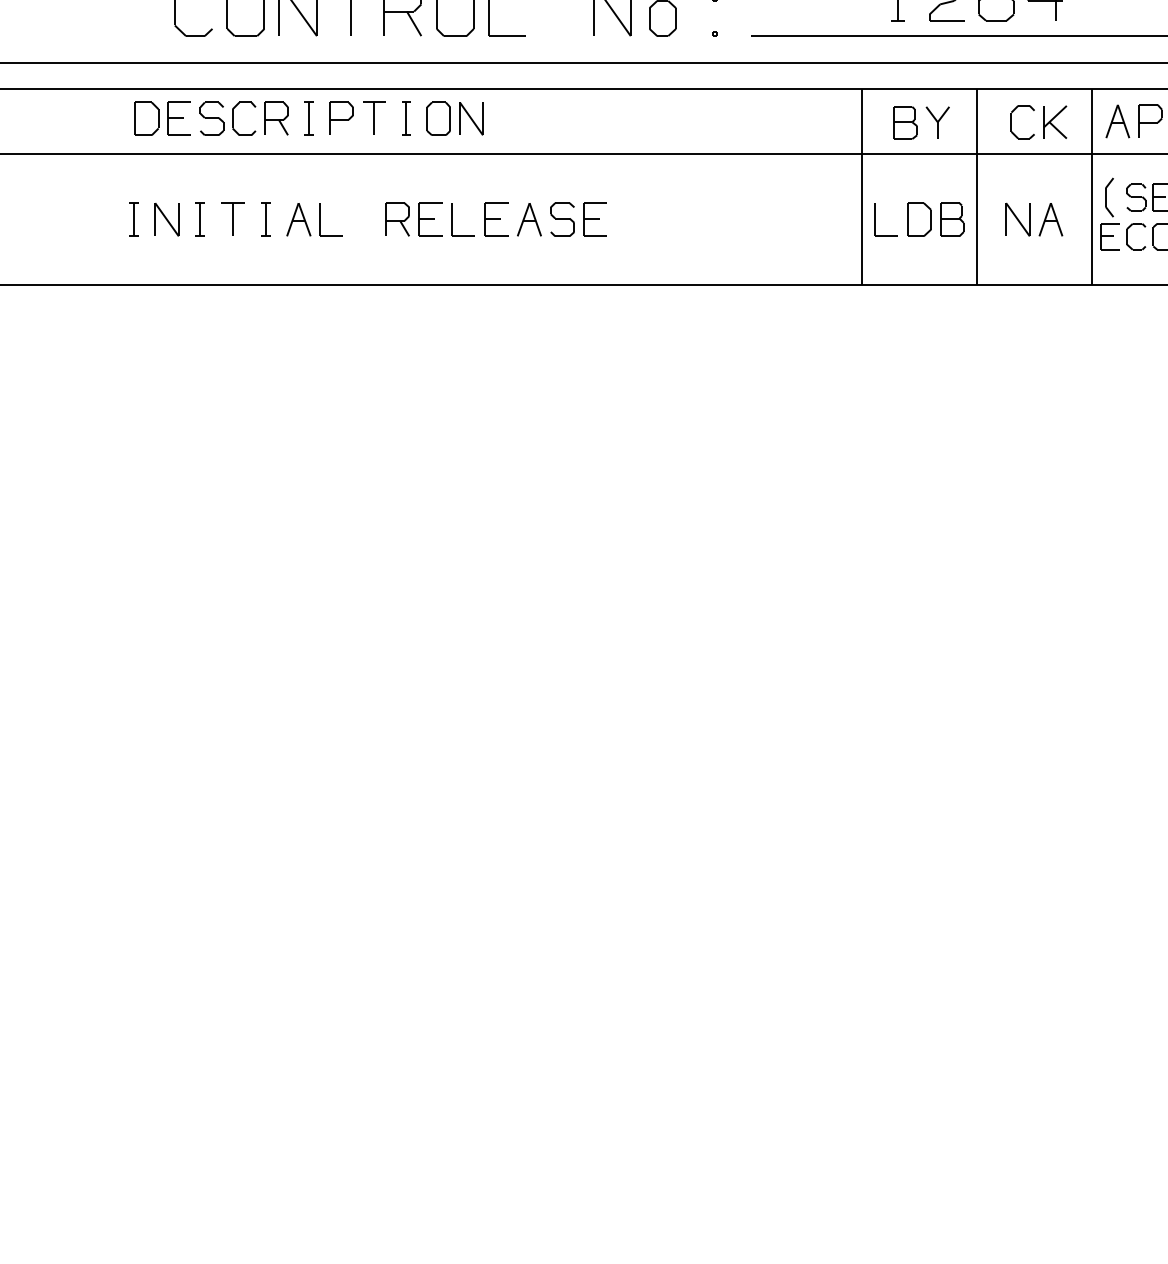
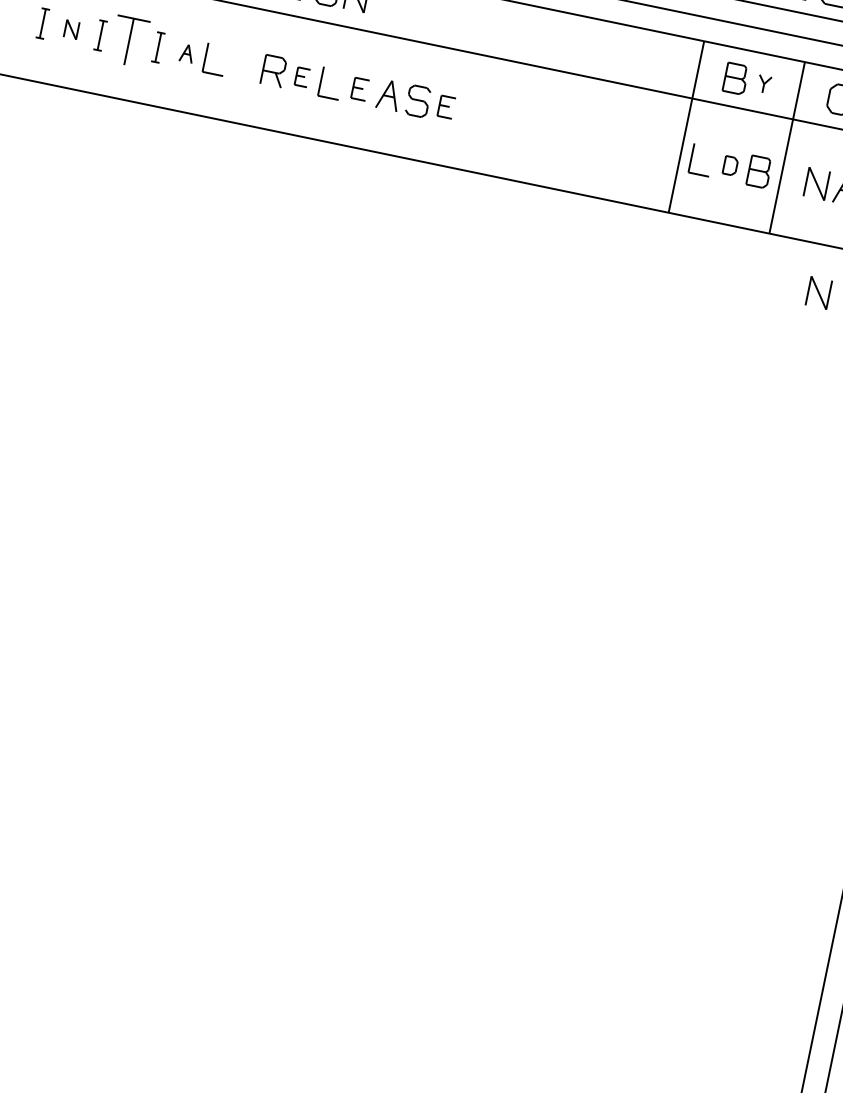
part: (937, 122) -> (764, 84), size x0.6
part: (232, 218) -> (129, 40), size x1.6
part: (166, 219) -> (71, 29), size x0.6
part: (298, 219) -> (186, 53), size x0.6
part: (430, 219) -> (302, 77), size x0.6
part: (496, 219) -> (360, 89), size x0.7
part: (594, 219) -> (446, 106), size x0.7
part: (919, 219) -> (730, 165), size x0.6
part: (1044, 338) -> (818, 292), added

